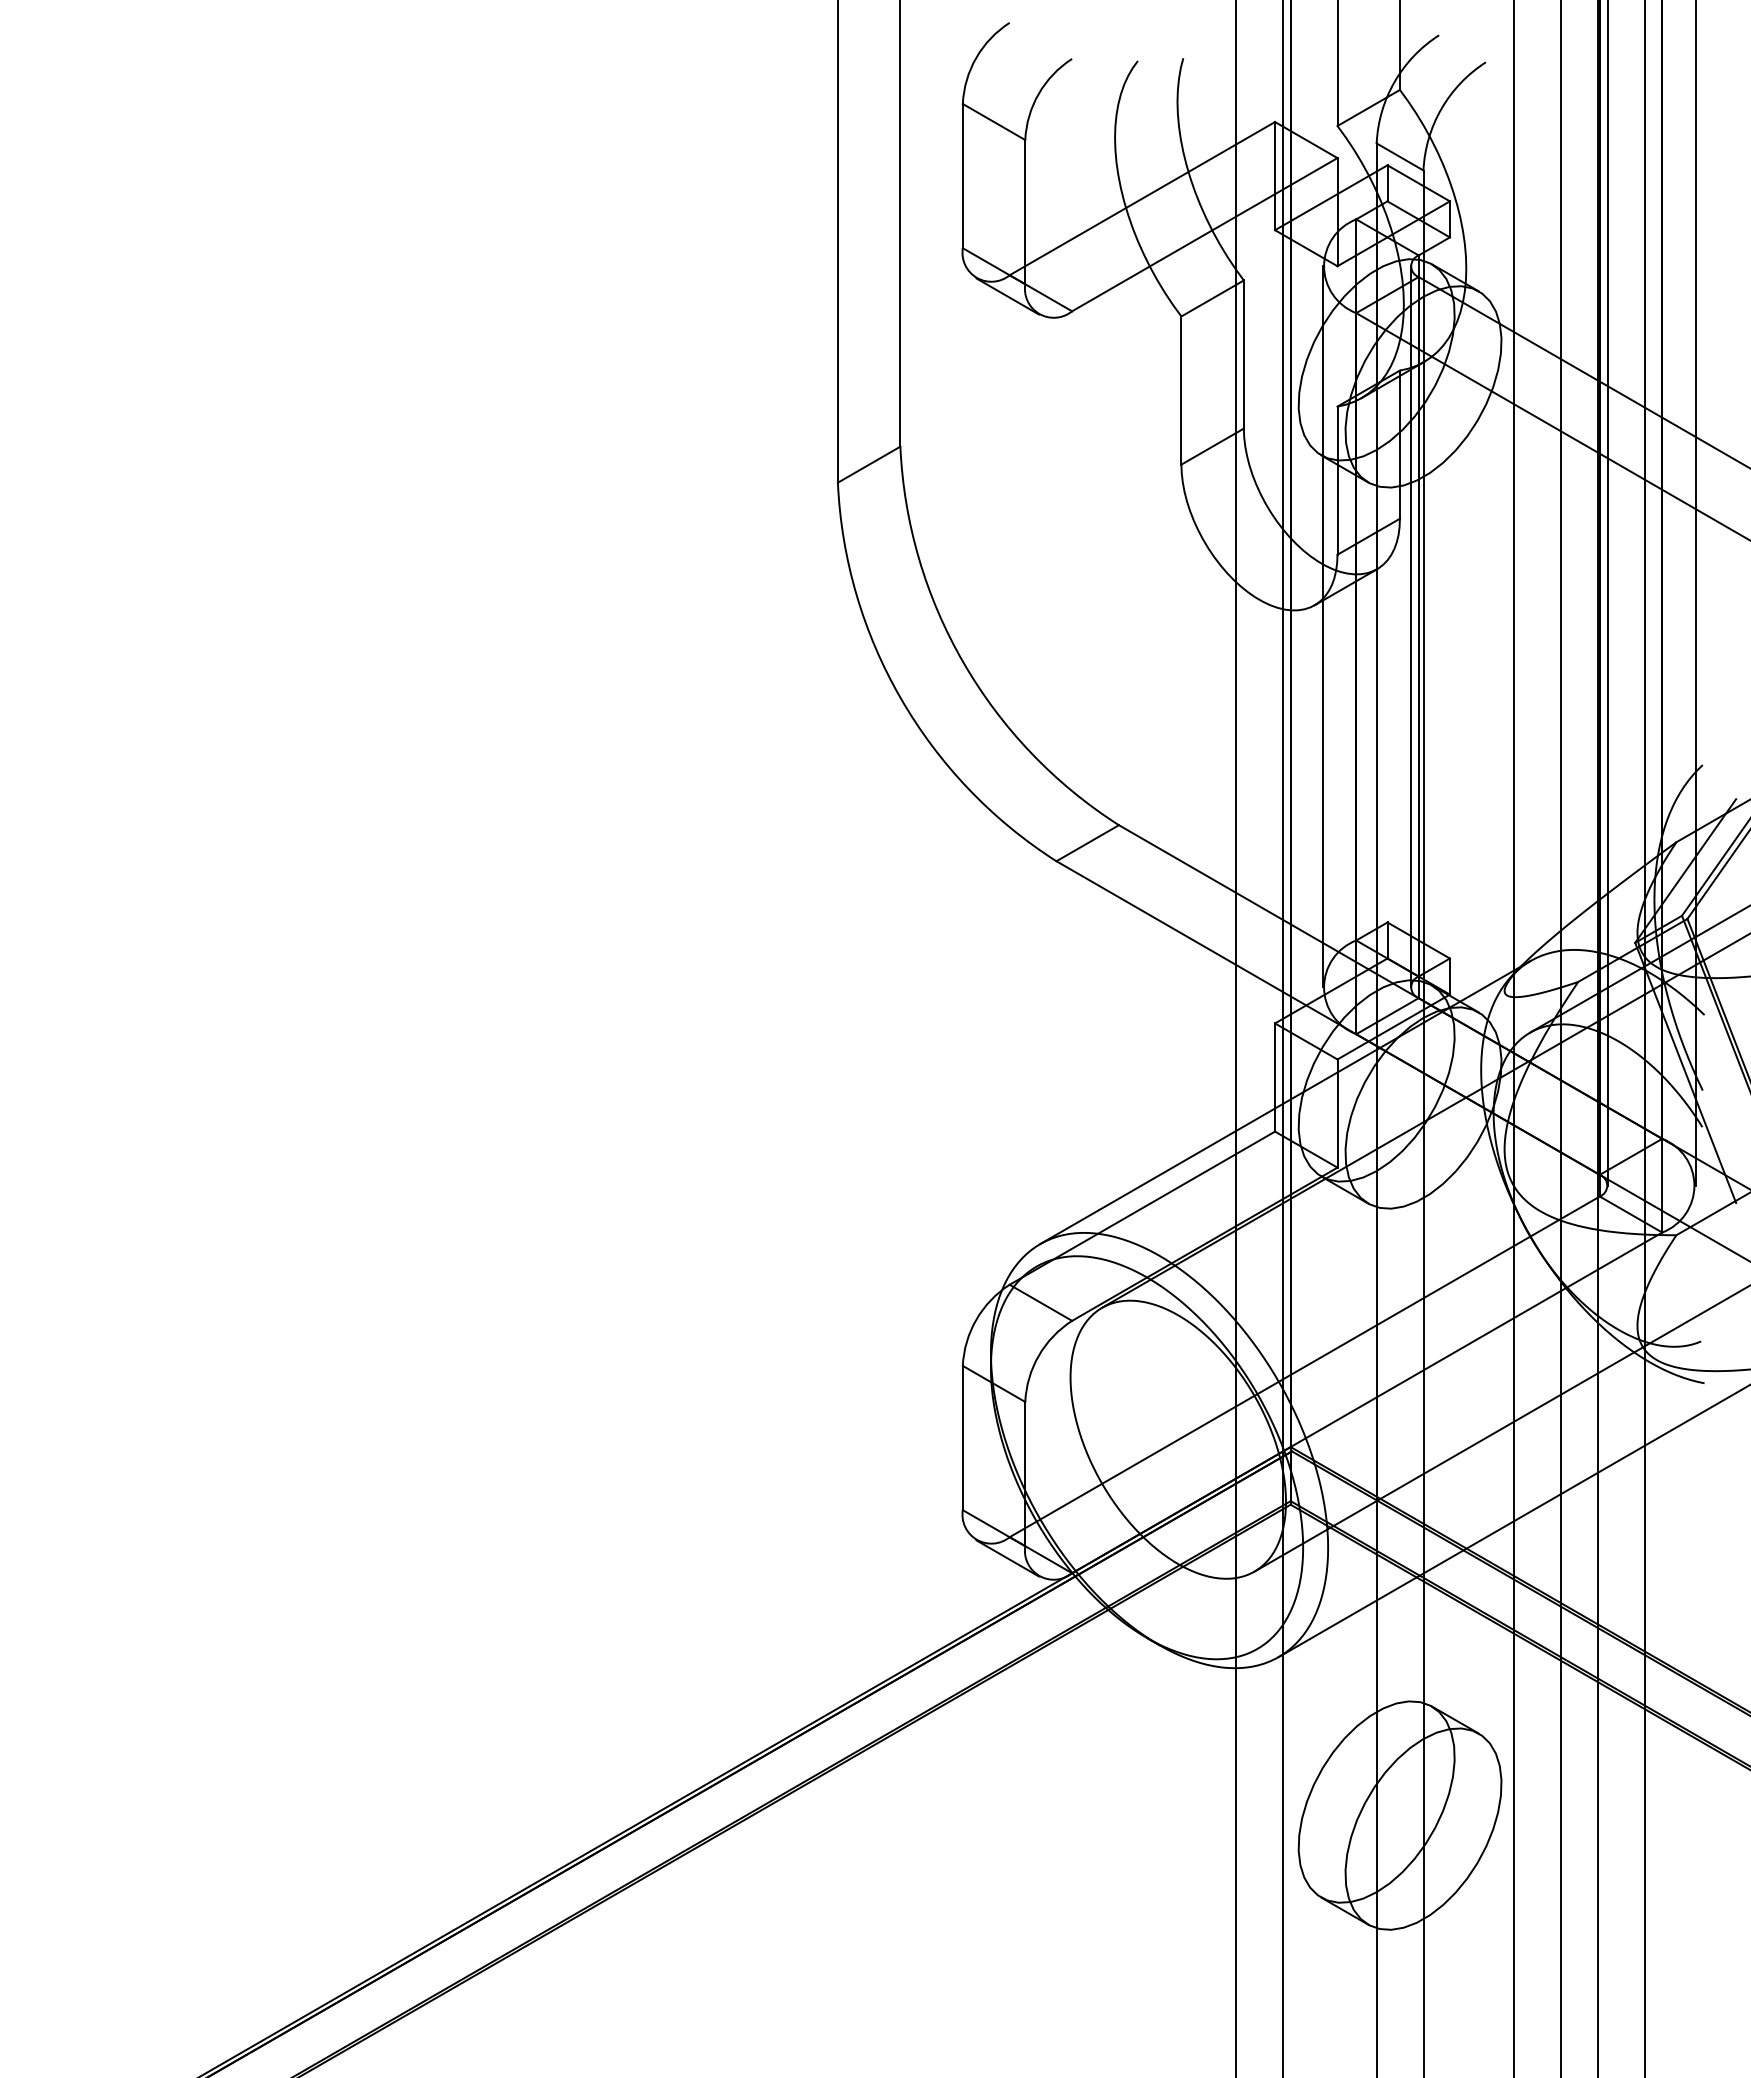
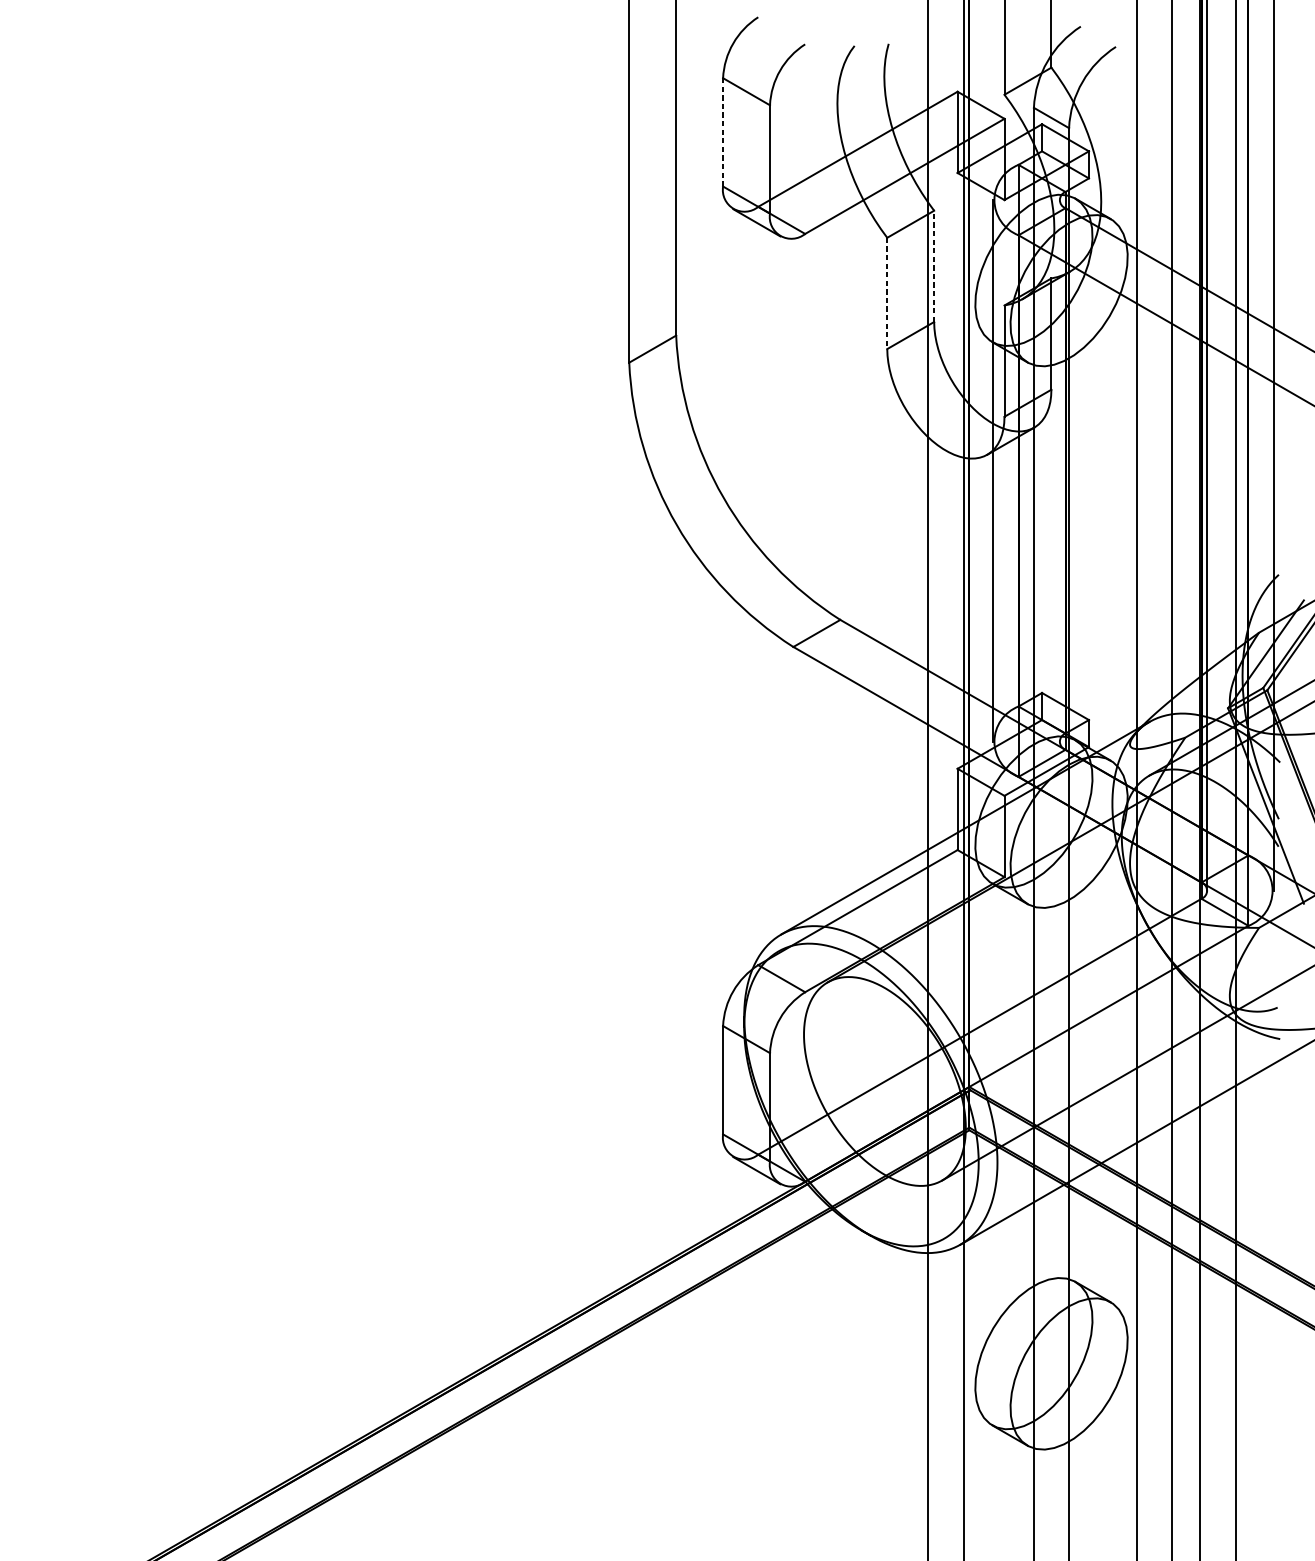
line: (962, 176) -> (722, 132), solid -> dashed
line: (1243, 354) -> (933, 266), solid -> dashed
line: (1181, 391) -> (887, 294), solid -> dashed
line: (1410, 626) -> (1059, 470), removed

